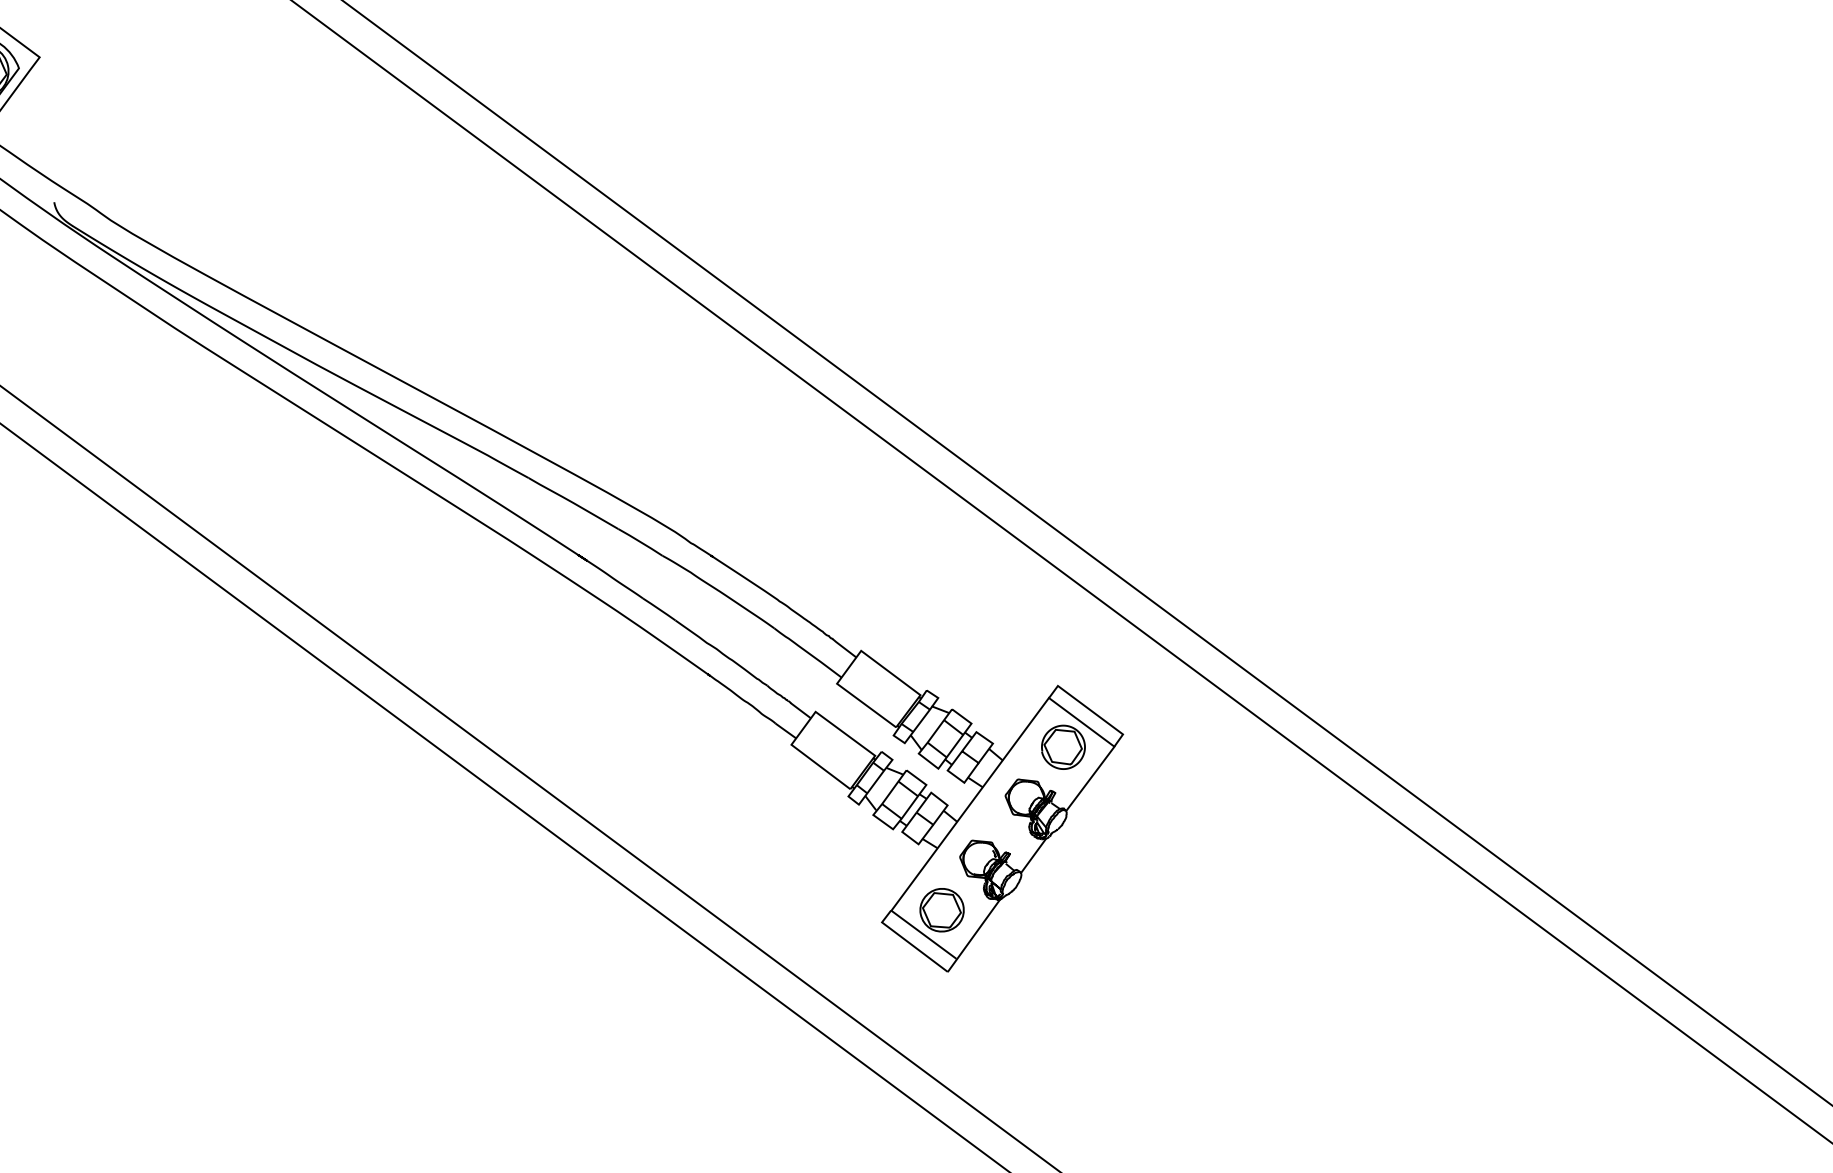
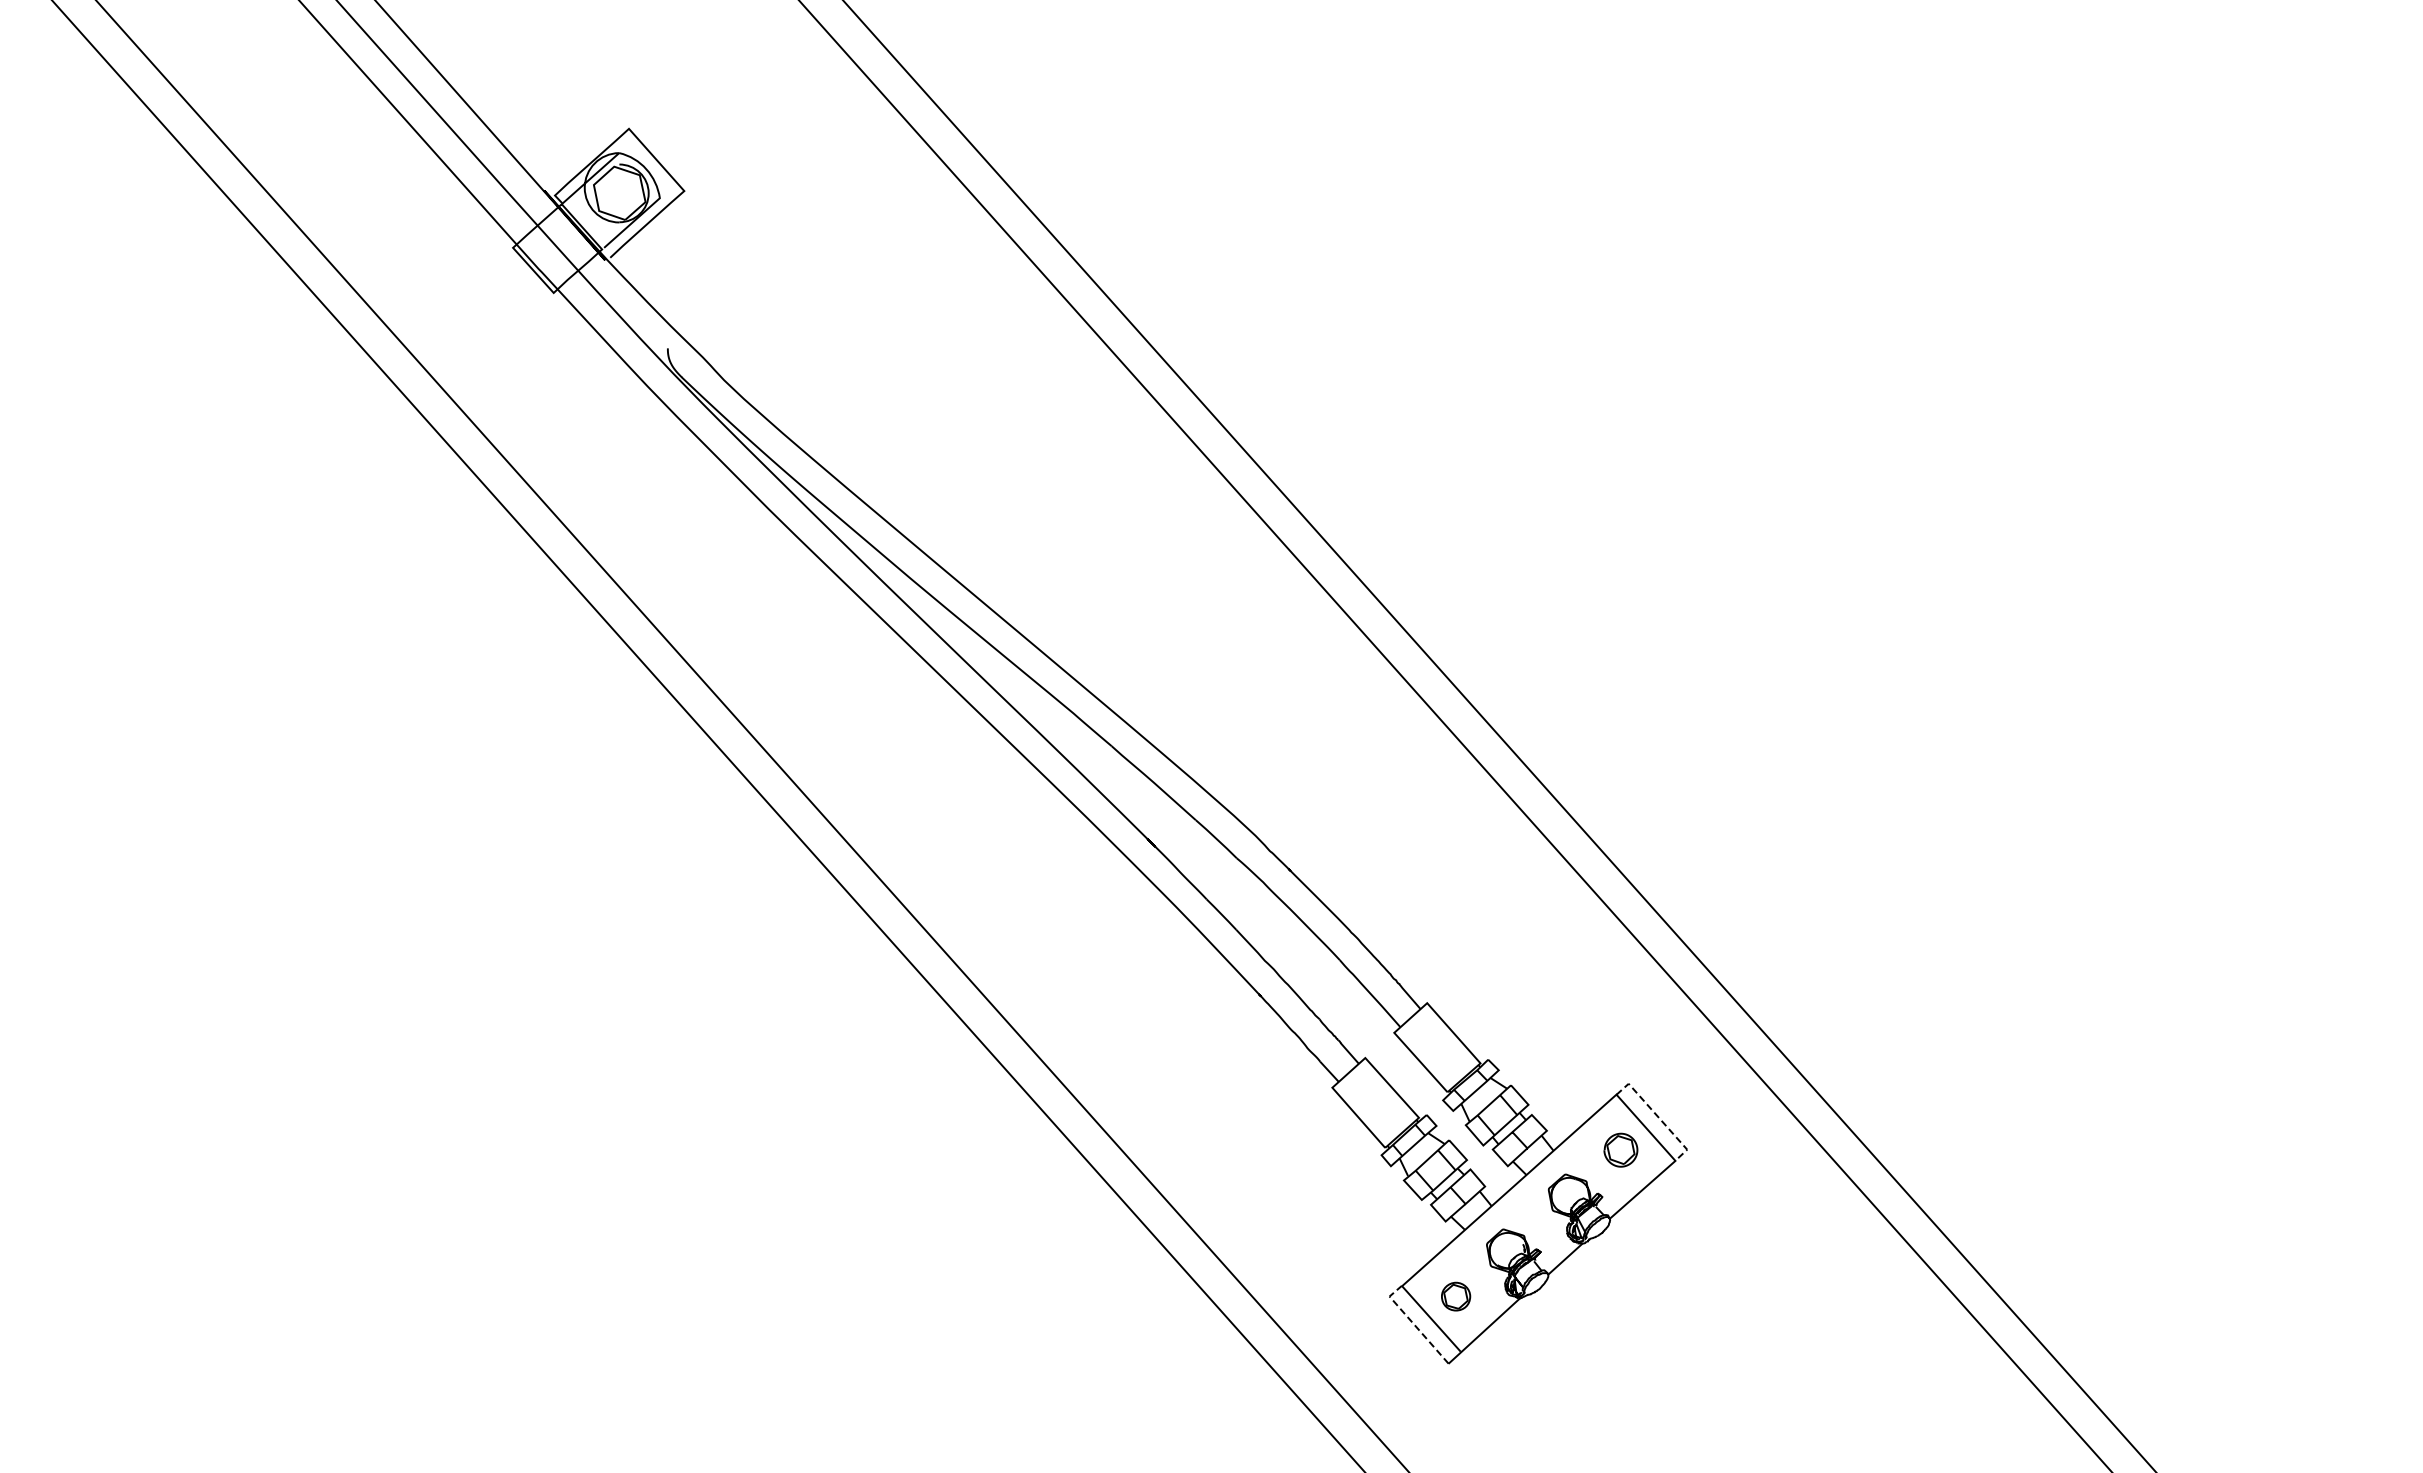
line: (1091, 710) -> (1658, 1117), solid -> dashed
part: (1062, 746) -> (1620, 1149), size x0.7
part: (941, 910) -> (1455, 1296), size x0.6
line: (908, 942) -> (1413, 1323), solid -> dashed

